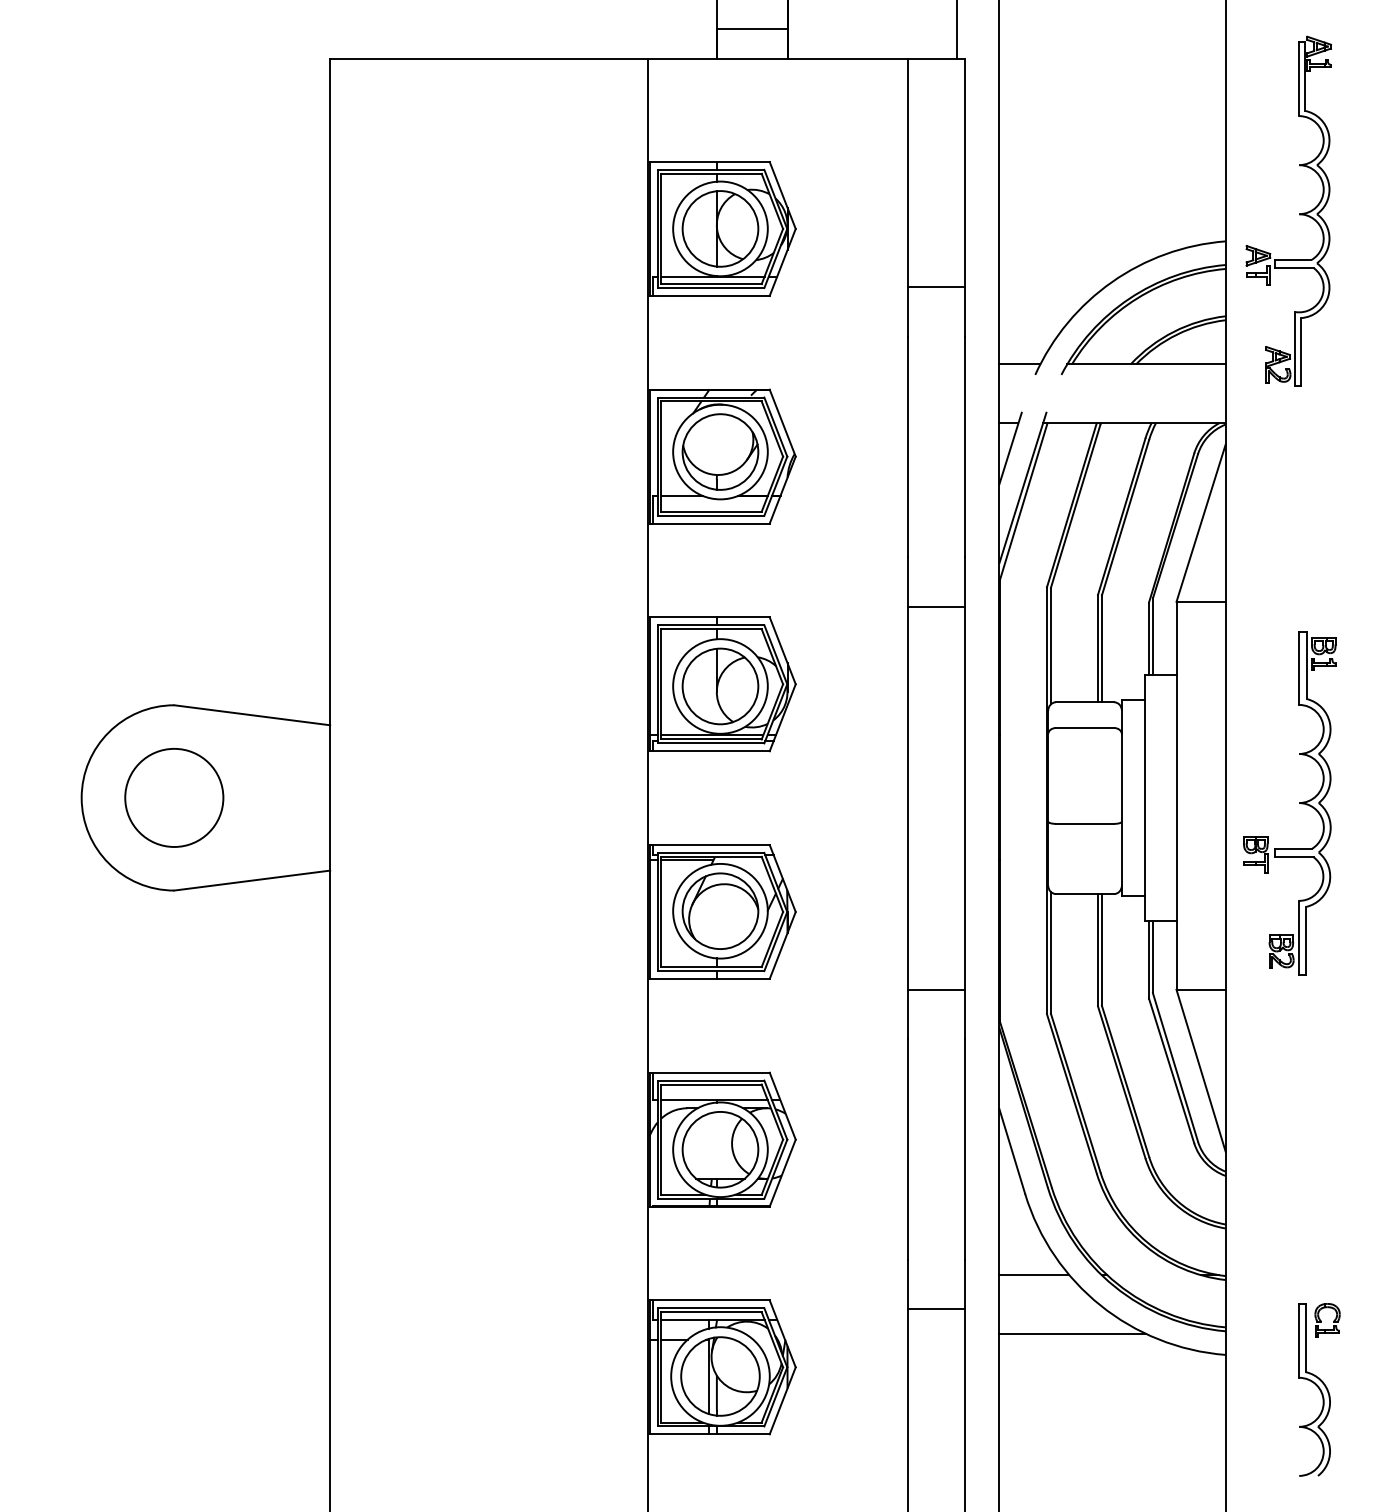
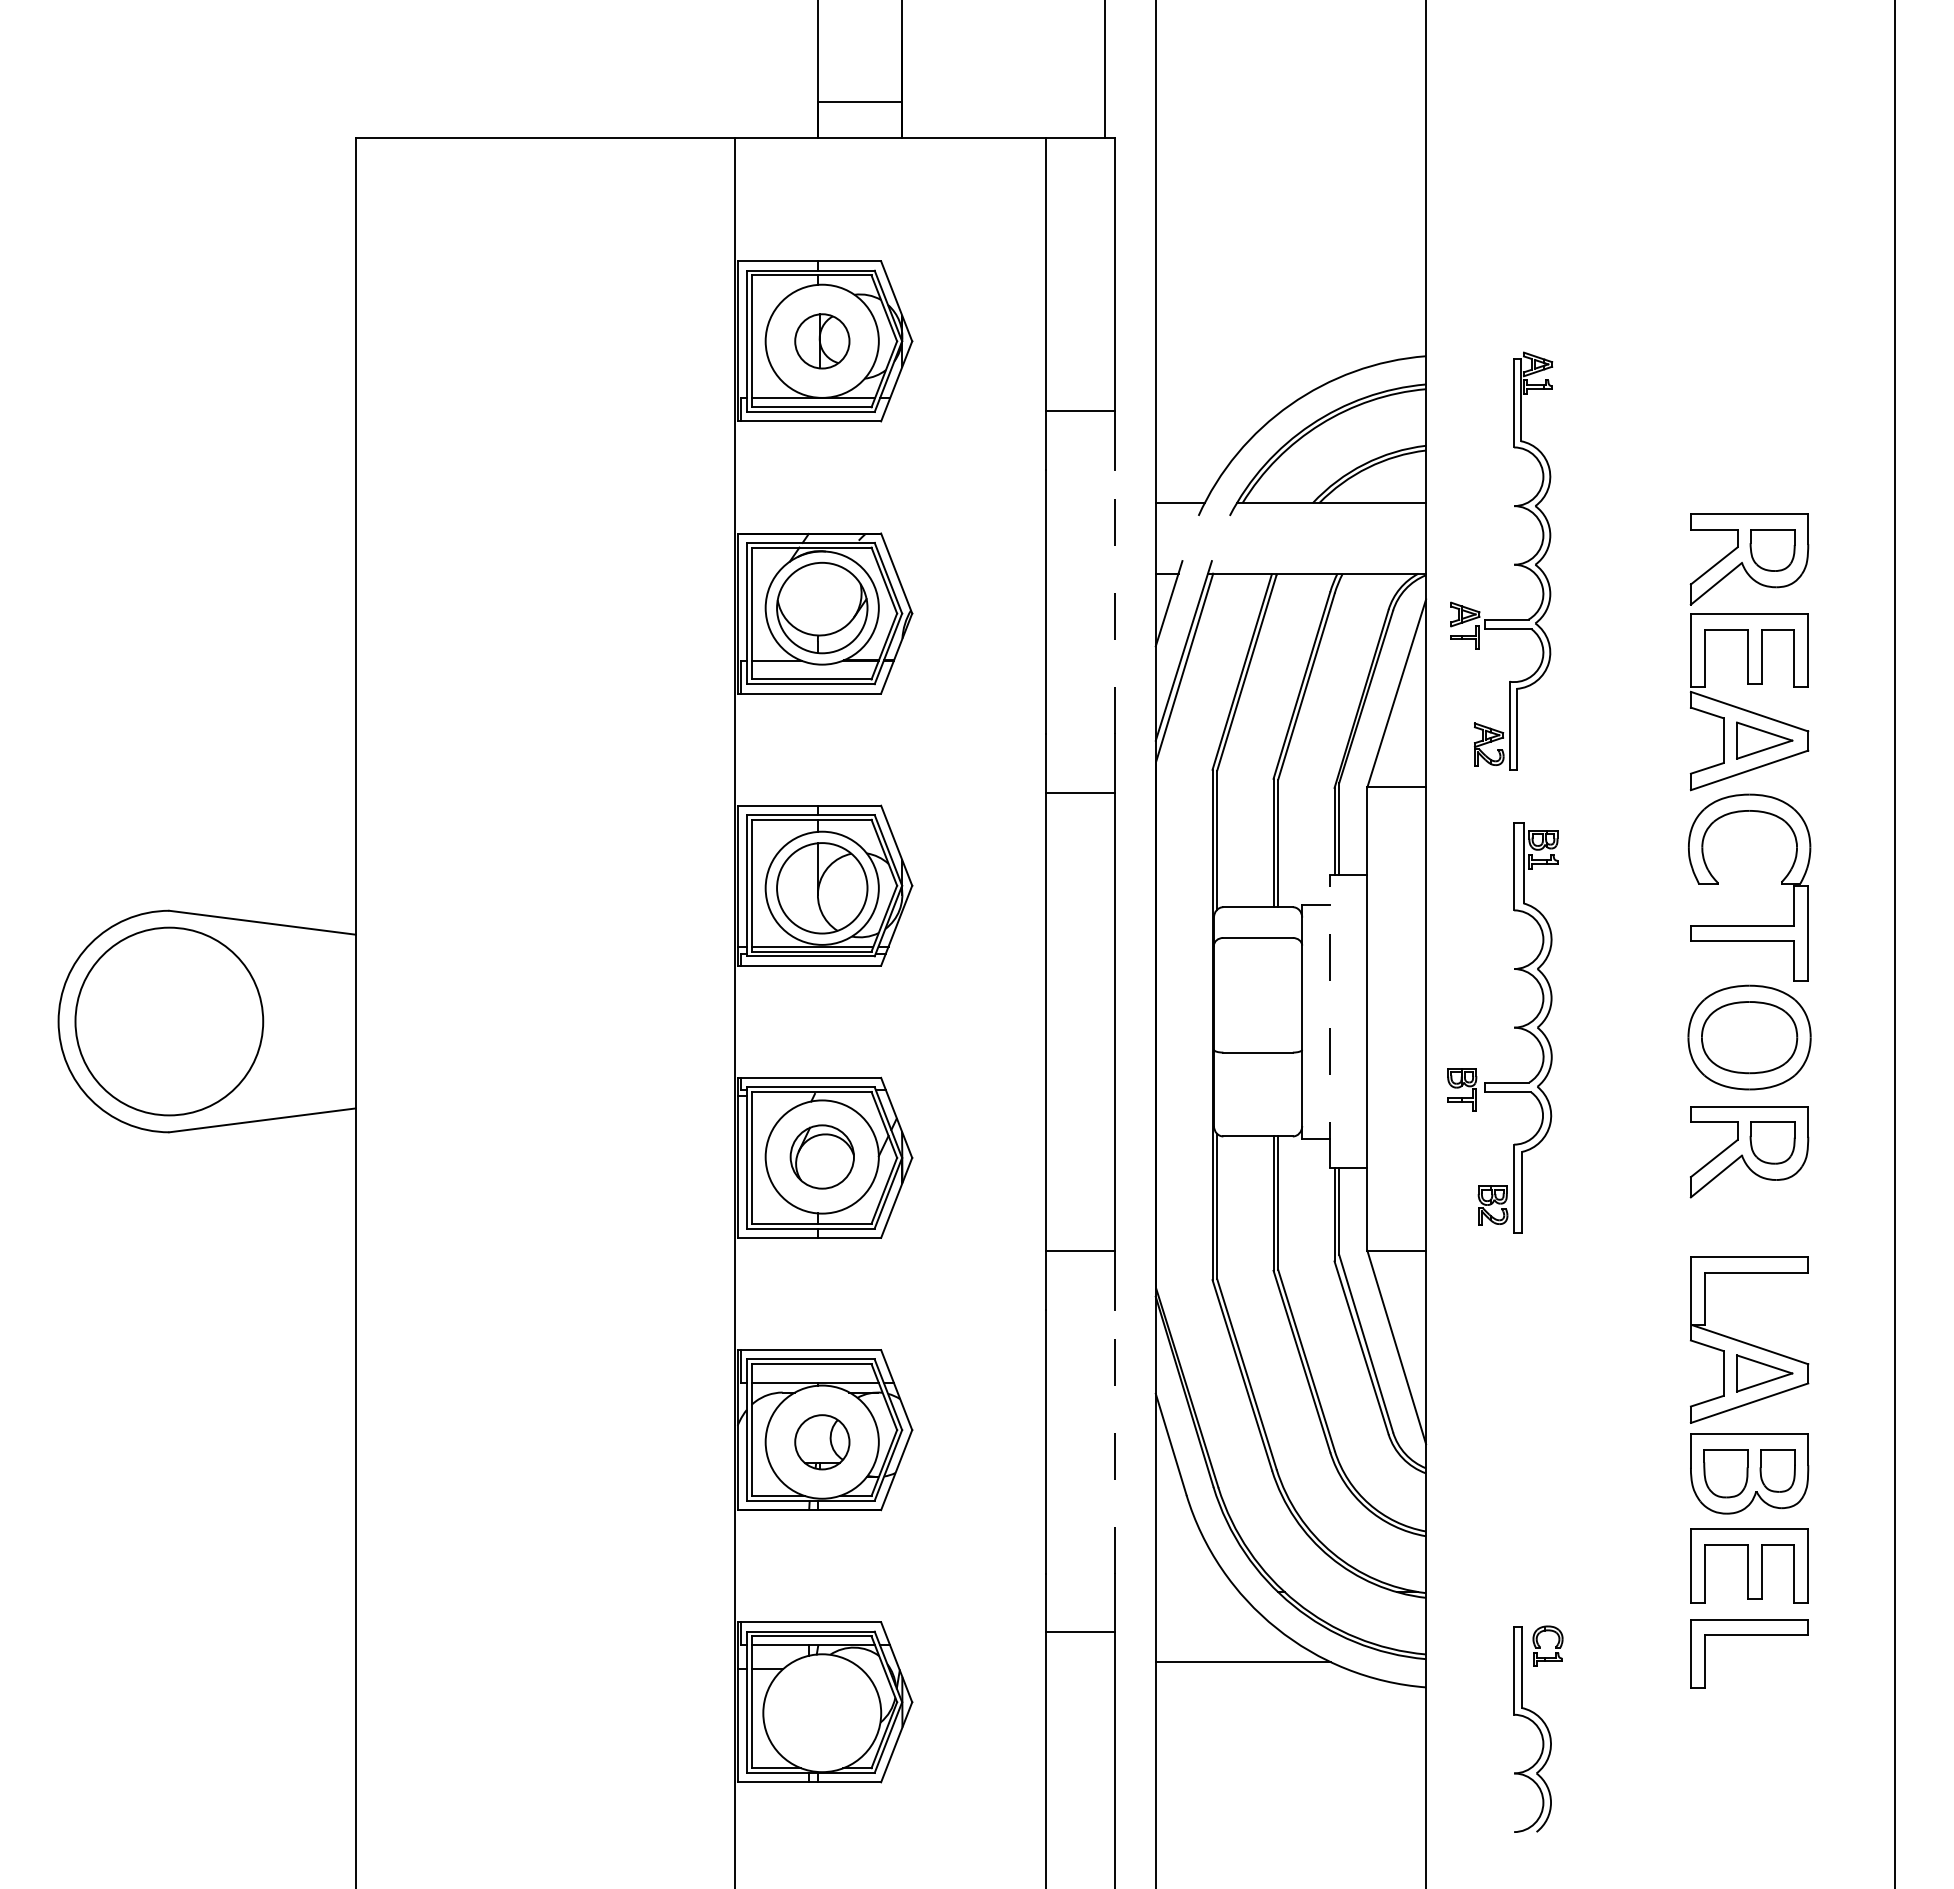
part: (1299, 213) -> (1514, 563), moved
part: (720, 229) -> (822, 341), size x0.6
line: (964, 446) -> (1114, 601), solid -> dashed
circle: (174, 797) -> (169, 1021), size x1.6
line: (1144, 797) -> (1329, 1021), solid -> dashed
line: (687, 860) -> (782, 1096), removed
part: (720, 910) -> (822, 1156), size x0.7
line: (964, 1149) -> (1114, 1441), solid -> dashed
part: (720, 1150) -> (822, 1442), size x0.6
line: (1034, 1275) -> (1197, 1592), removed
part: (720, 1376) -> (822, 1713), removed

